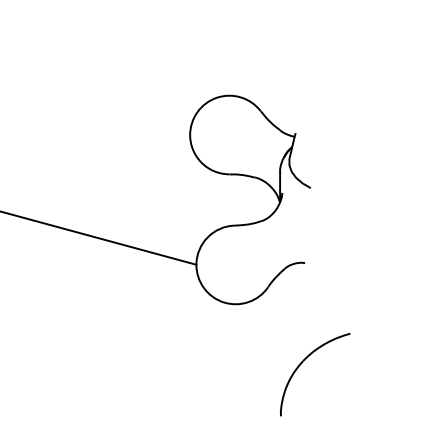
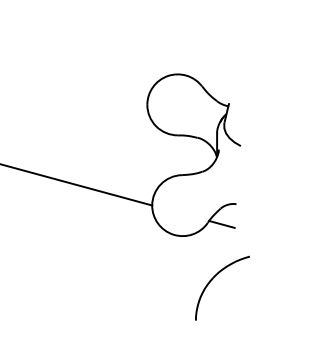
line: (286, 288) -> (222, 223), added
part: (303, 362) -> (213, 278), moved

